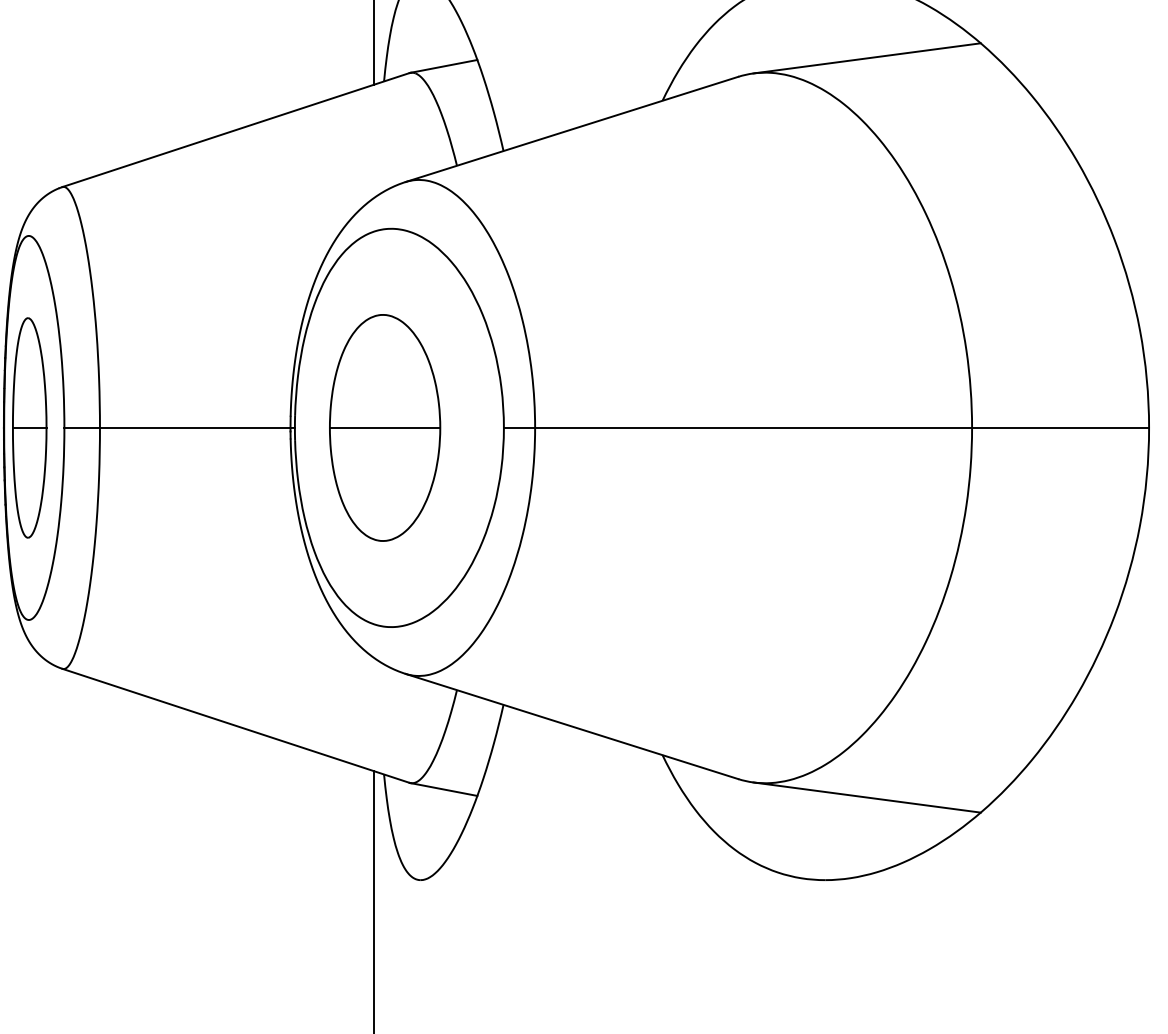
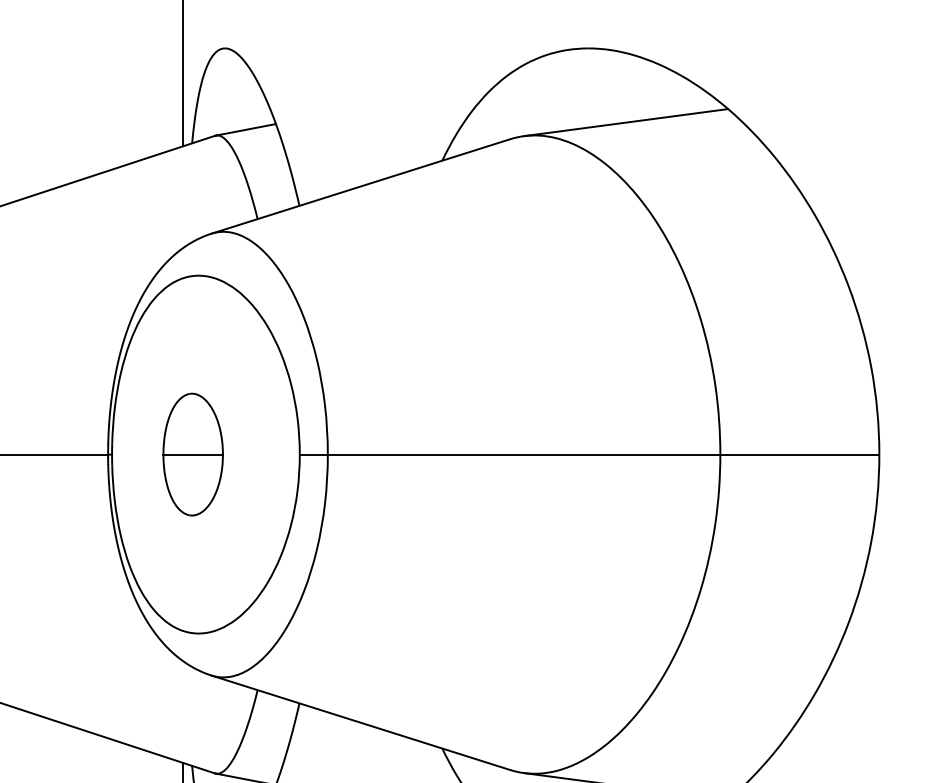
part: (385, 427) -> (193, 454), size x0.6

